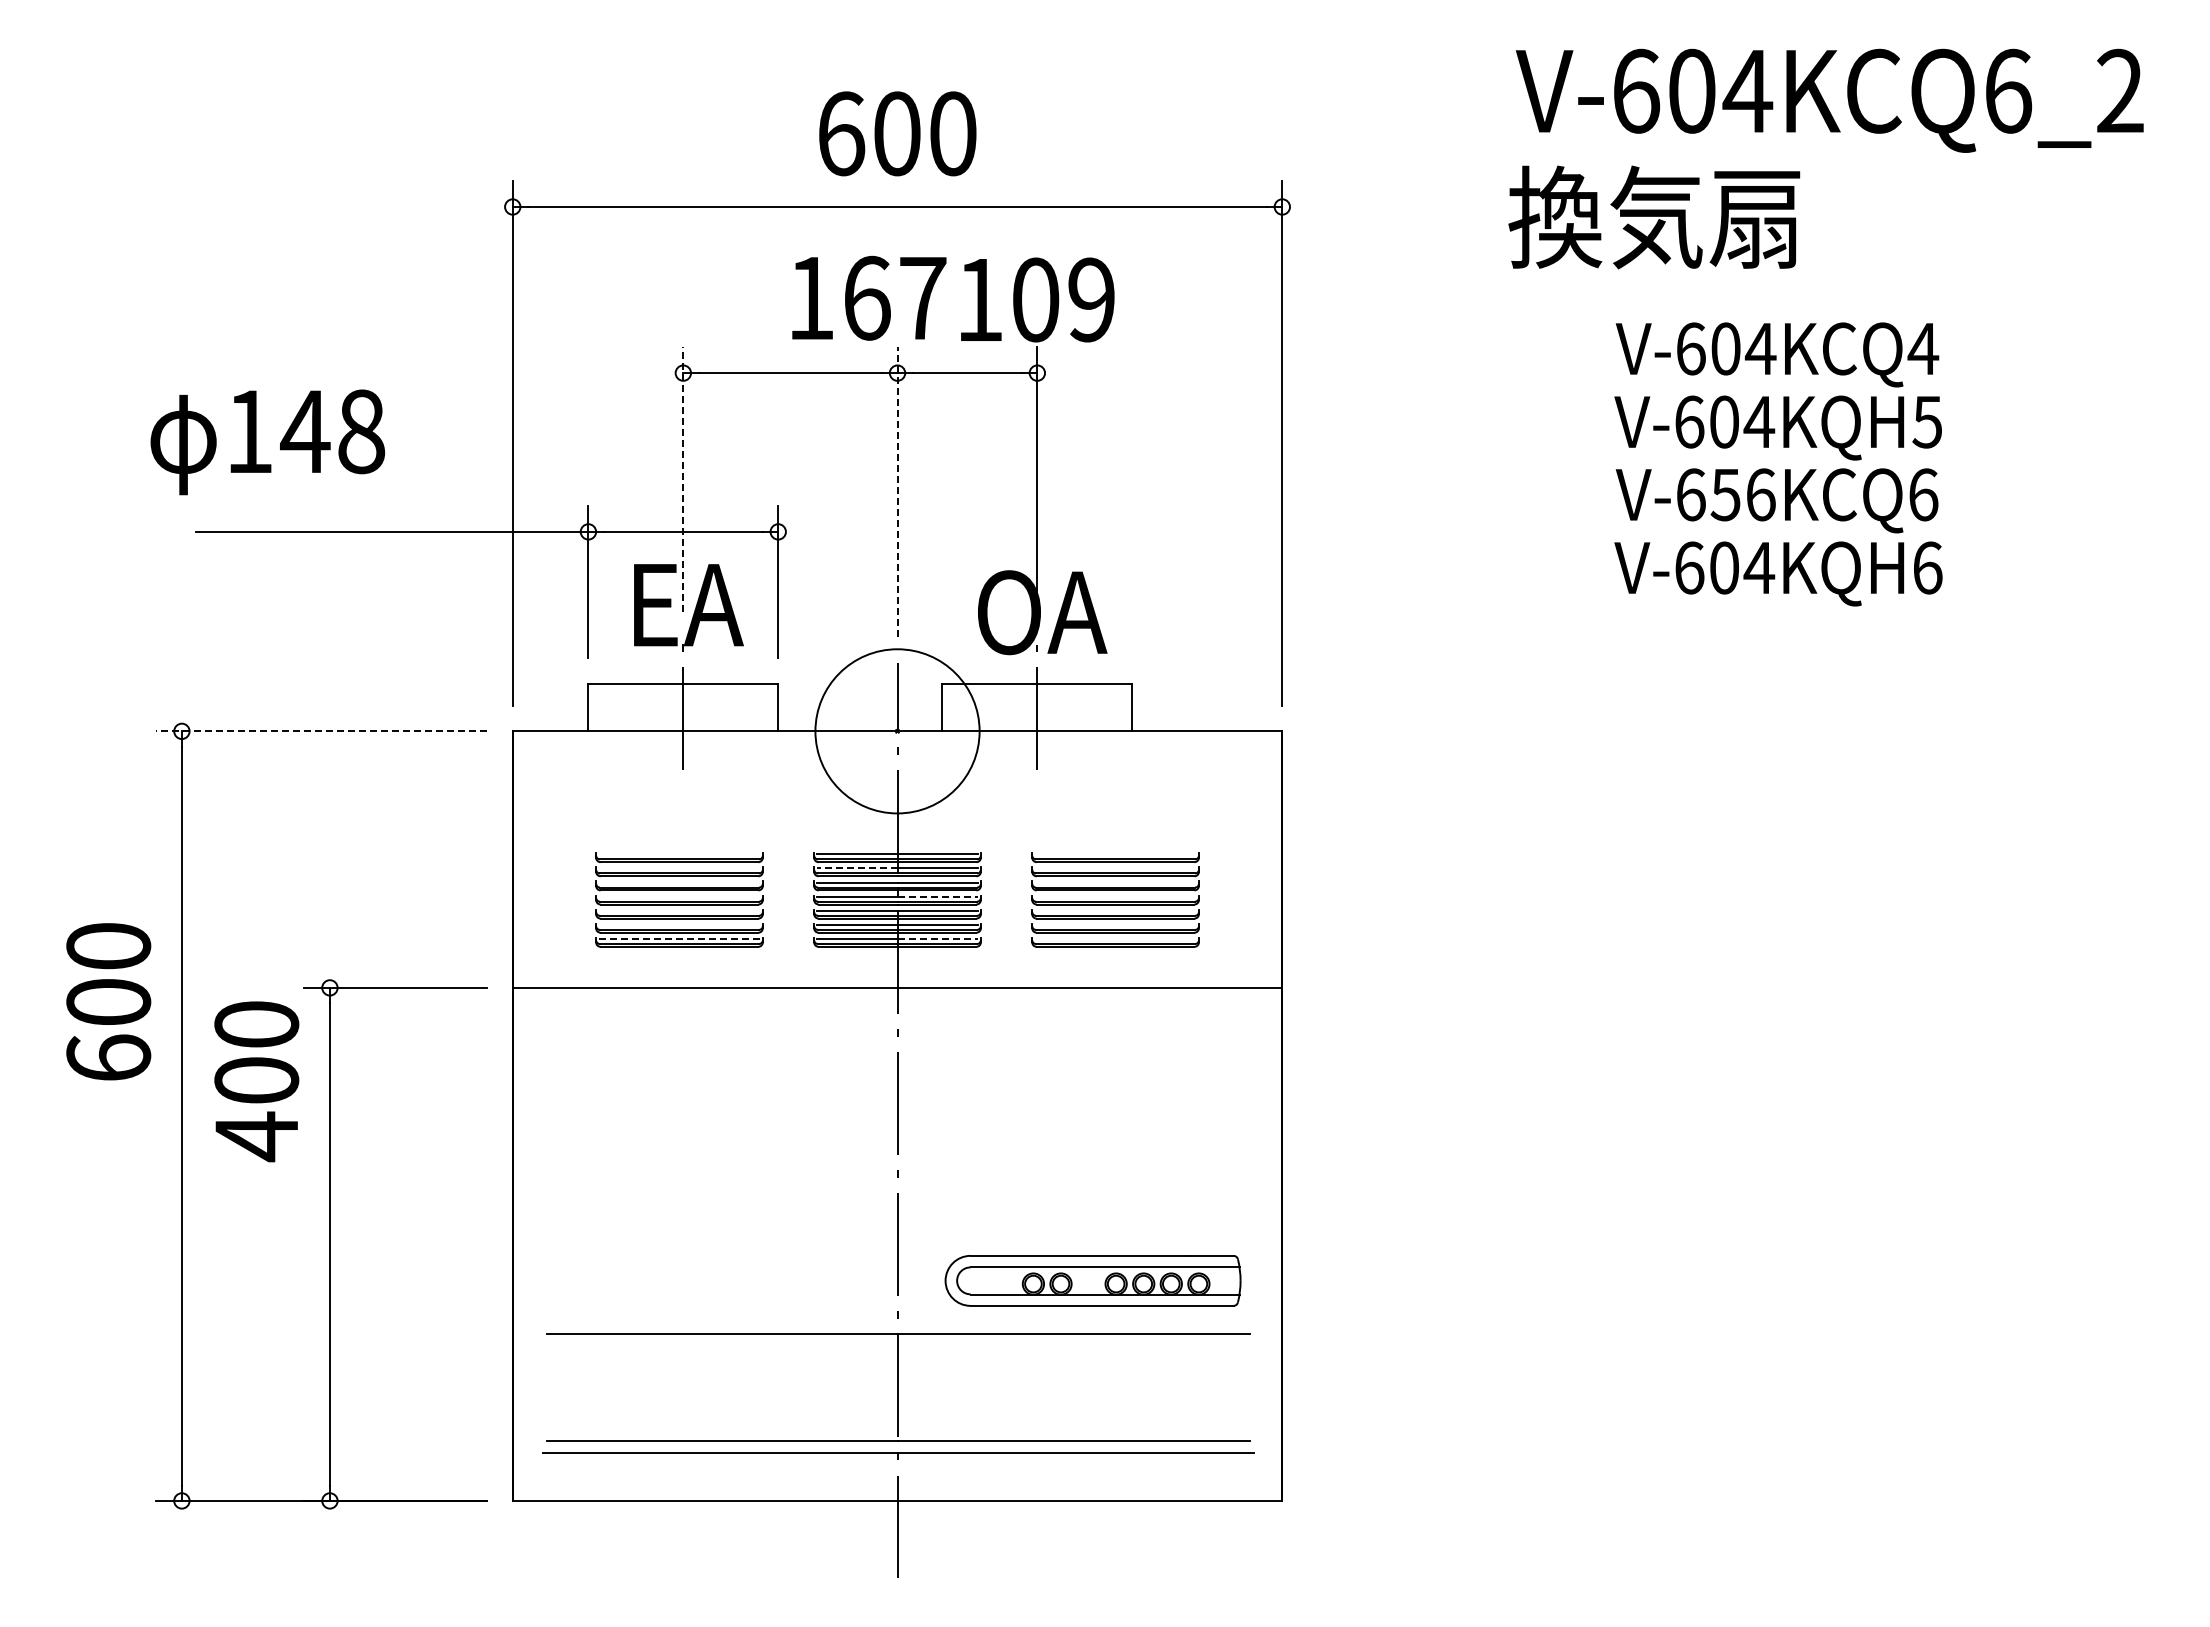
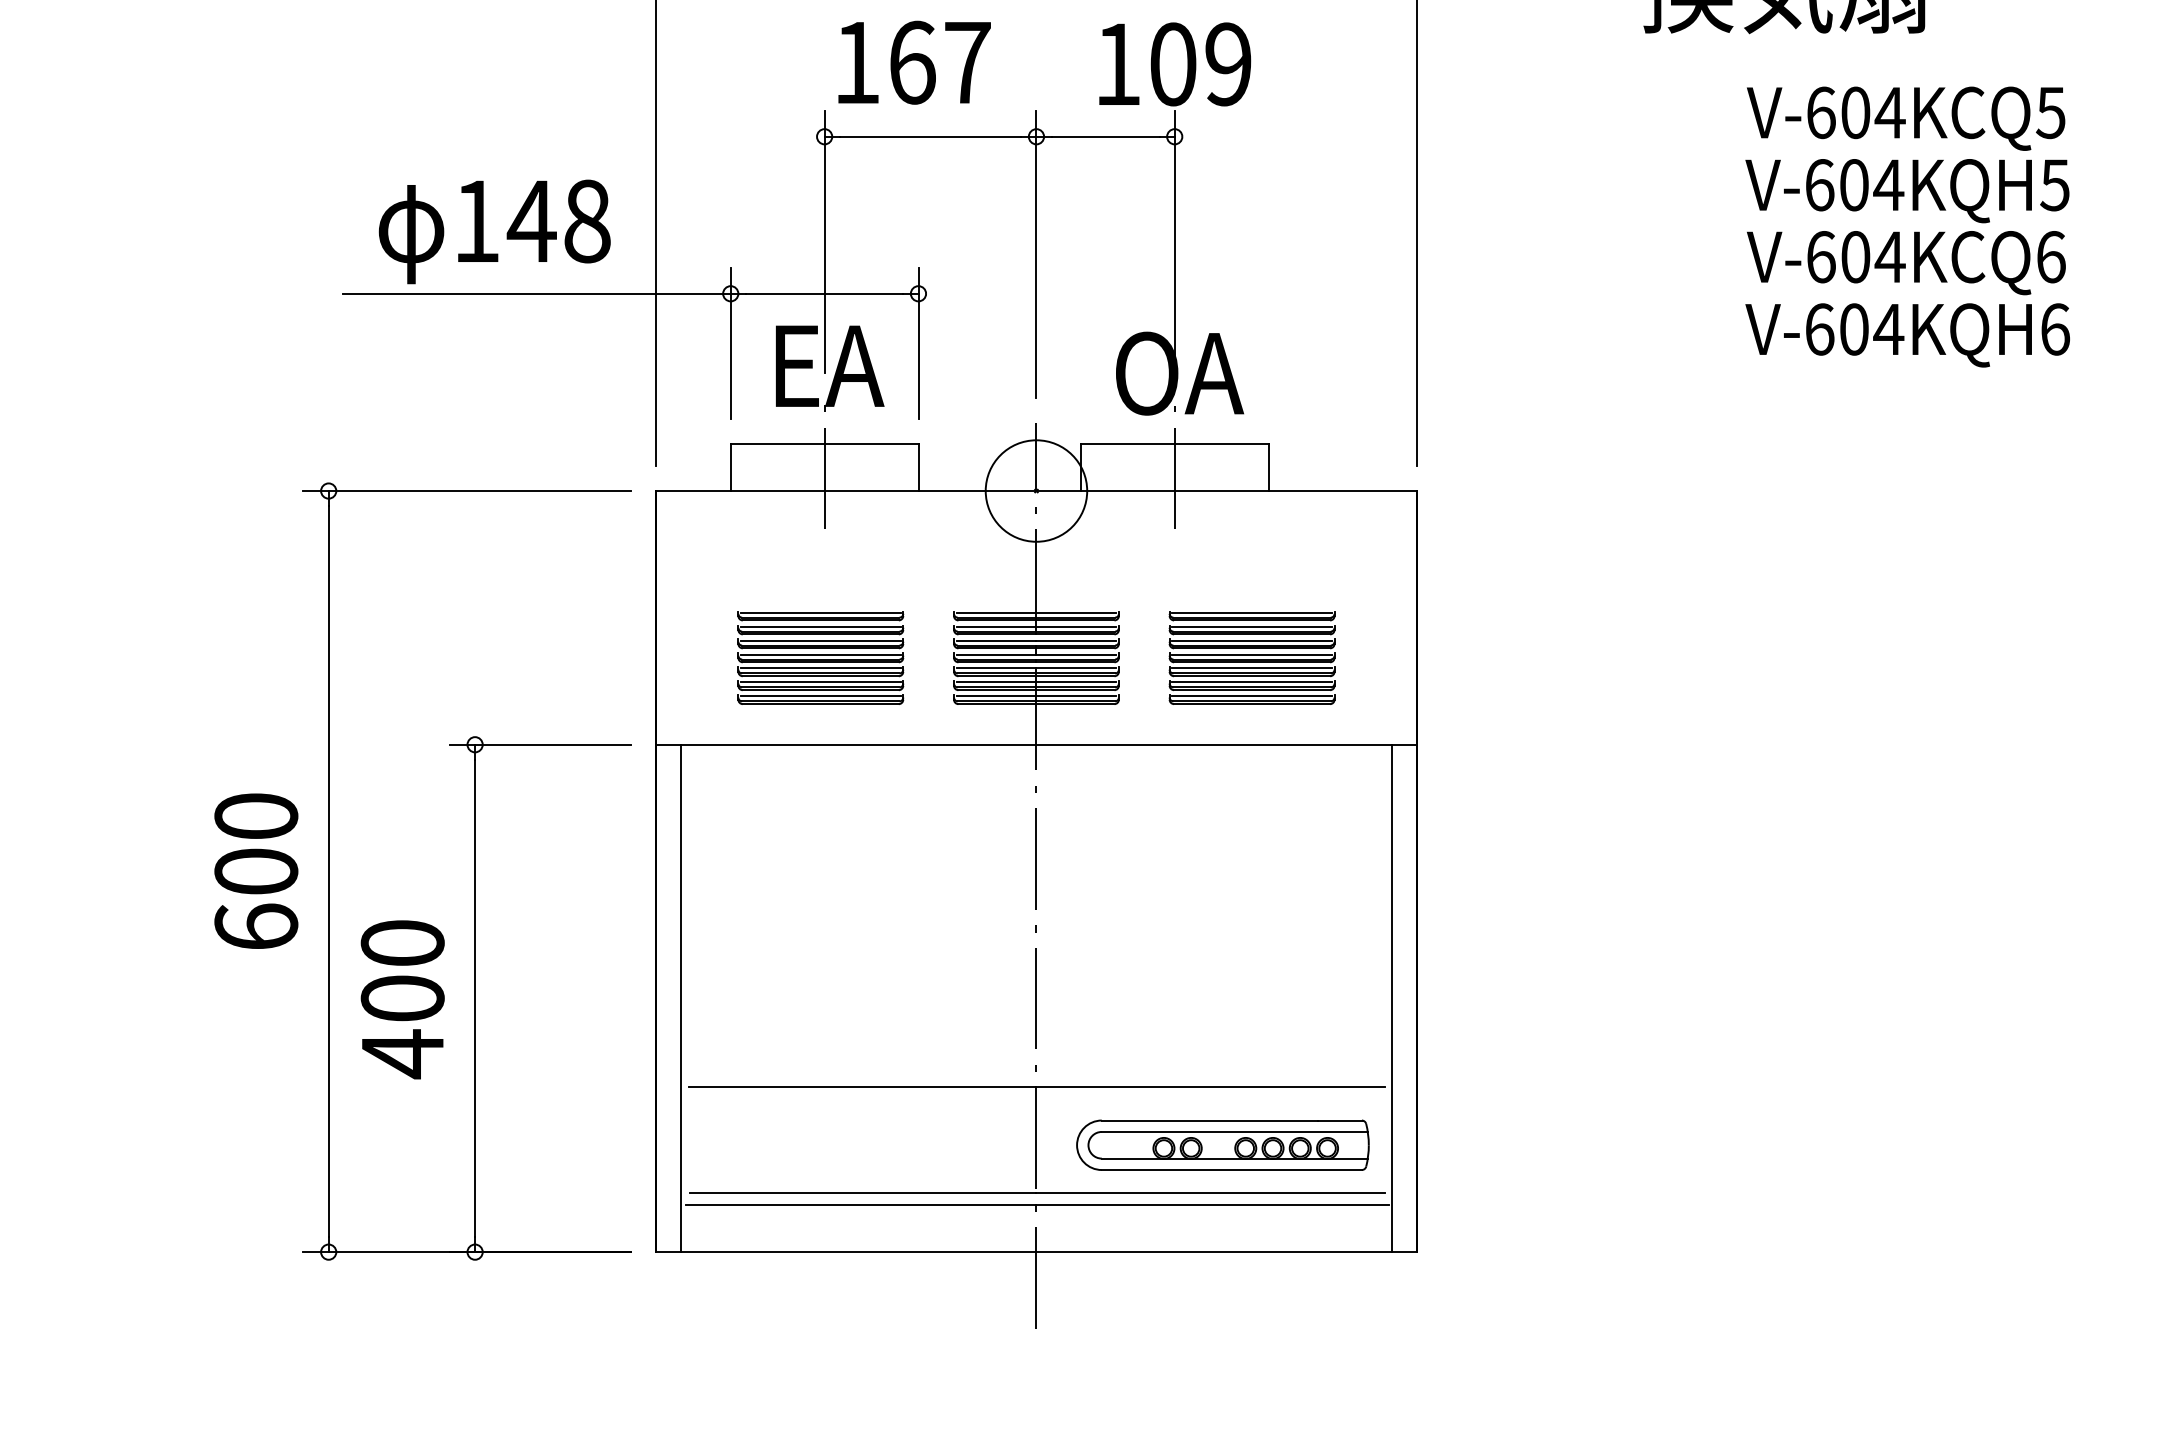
text: (869, 297) -> (914, 61), moved
text: (1923, 349) -> (2051, 113), V-604KCQ4 -> V-604KCQ5
text: (267, 442) -> (494, 232), moved
line: (683, 479) -> (824, 241), dashed -> solid
line: (897, 492) -> (1036, 254), dashed -> solid
text: (1743, 494) -> (1873, 256), V-656KCQ6 -> V-604KCQ6
line: (321, 731) -> (466, 491), dashed -> solid
circle: (897, 731) -> (1036, 491), size x0.62
line: (679, 854) -> (820, 612), added
line: (1115, 854) -> (1252, 612), added
line: (679, 868) -> (820, 626), added
line: (856, 868) -> (995, 626), dashed -> solid
line: (1115, 868) -> (1252, 626), added
line: (679, 882) -> (820, 640), added
line: (1115, 882) -> (1252, 640), added
line: (679, 896) -> (820, 654), added
line: (938, 896) -> (1076, 654), dashed -> solid
line: (1115, 896) -> (1252, 654), added
line: (679, 910) -> (820, 668), added
line: (1115, 910) -> (1252, 668), added
line: (679, 924) -> (820, 682), added
line: (1115, 924) -> (1252, 682), added
line: (679, 938) -> (820, 695), dashed -> solid
line: (938, 938) -> (1076, 695), dashed -> solid
line: (1115, 938) -> (1252, 695), added
text: (108, 1001) -> (256, 870), moved
text: (256, 1081) -> (402, 999), moved
line: (538, 1243) -> (681, 997), added
line: (1256, 1243) -> (1391, 997), added
part: (1092, 1280) -> (1222, 1144), moved

